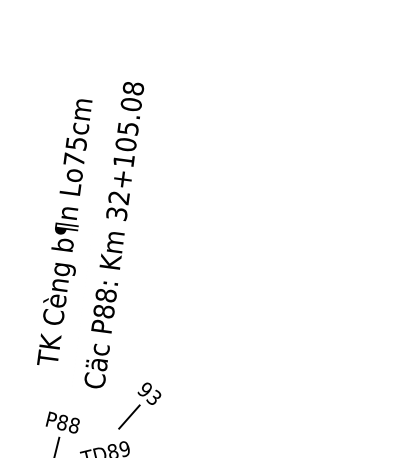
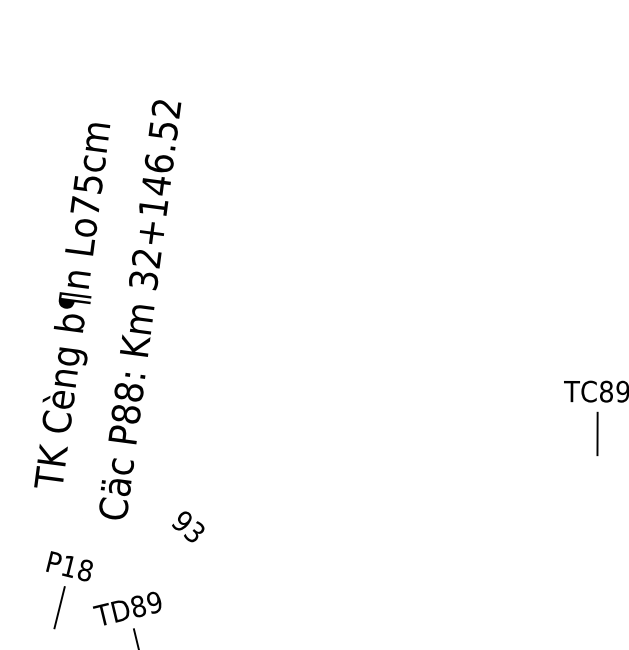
text: (129, 116) -> (161, 147), 32+105.08 -> 32+146.52
line: (129, 416) -> (160, 558), removed
text: (62, 422) -> (68, 566), P88 -> P18

